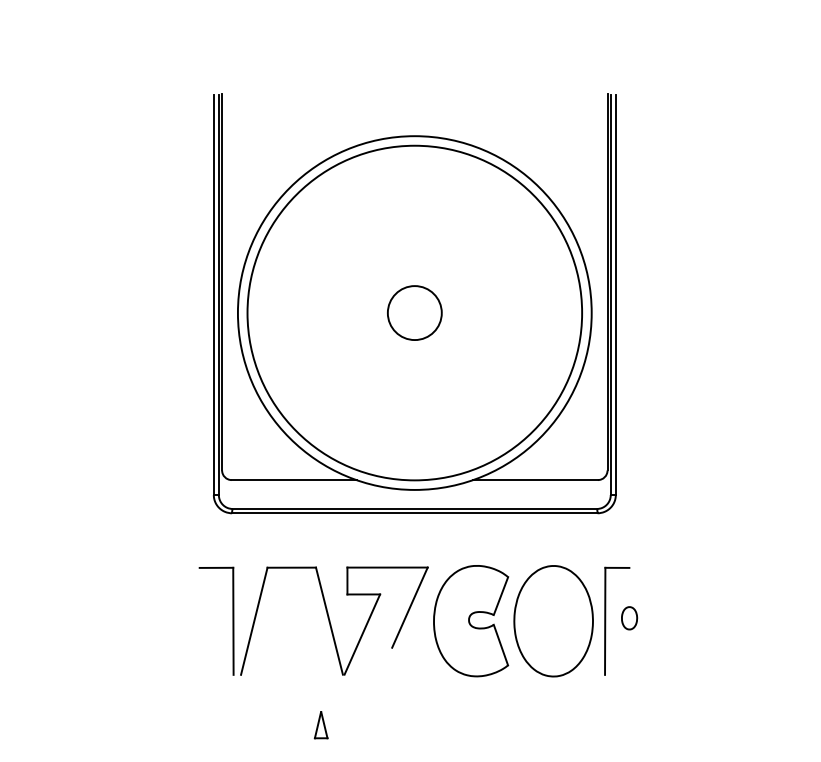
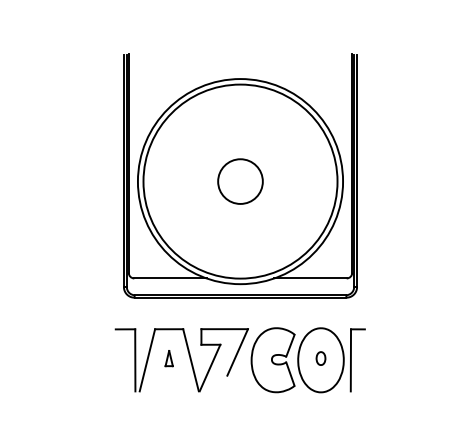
circle: (414, 312) -> (240, 181), size x1.43
part: (628, 618) -> (320, 358), moved
part: (319, 725) -> (168, 358), moved

